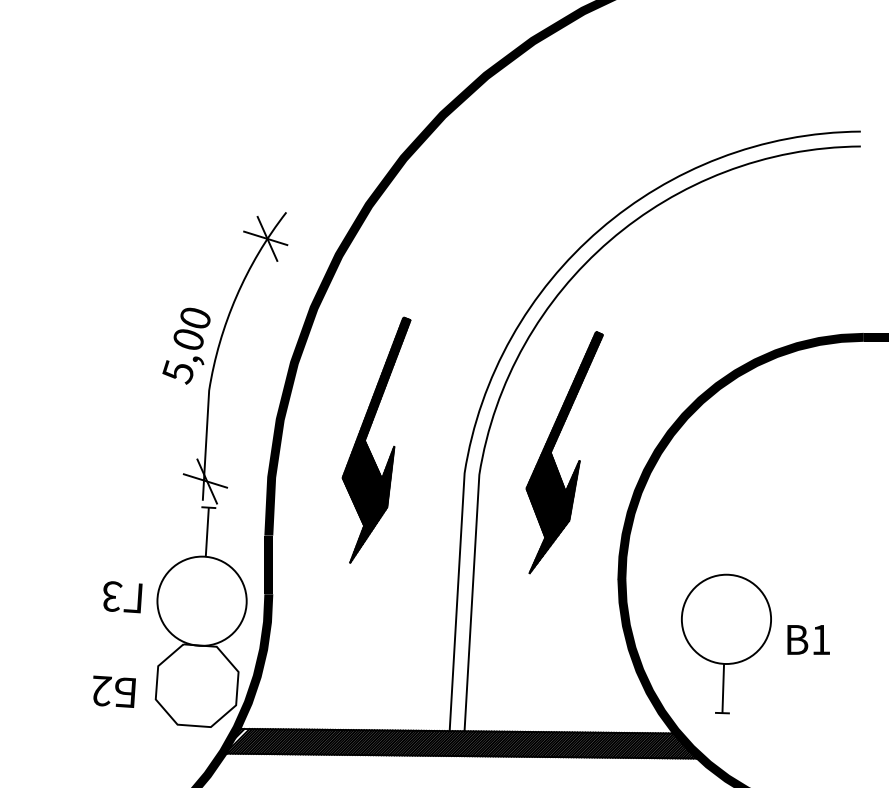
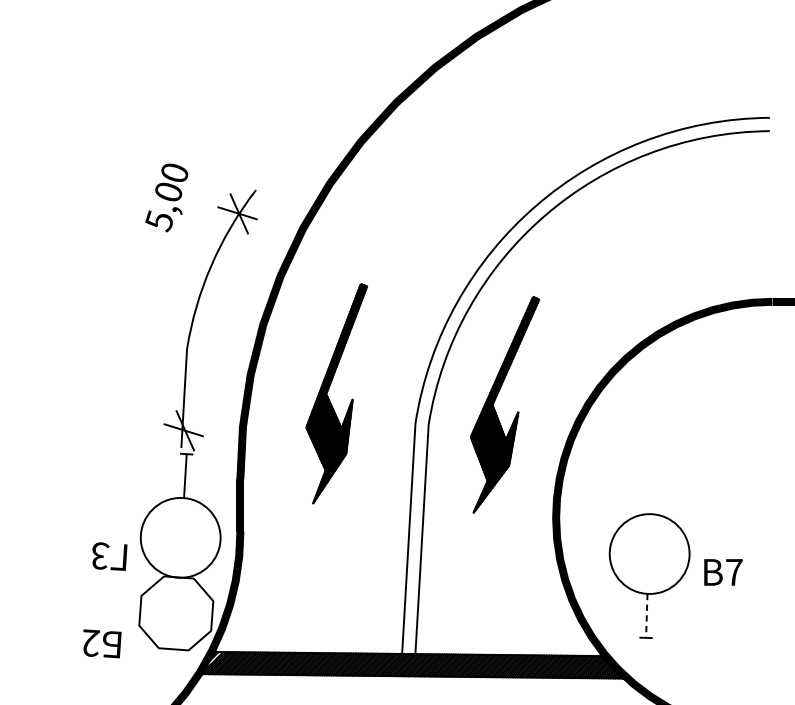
text: (186, 345) -> (166, 197), moved
text: (122, 597) -> (109, 556), moved
text: (821, 639) -> (734, 572), 1 -> 7
line: (723, 688) -> (647, 615), solid -> dashed
text: (114, 691) -> (102, 643), moved

